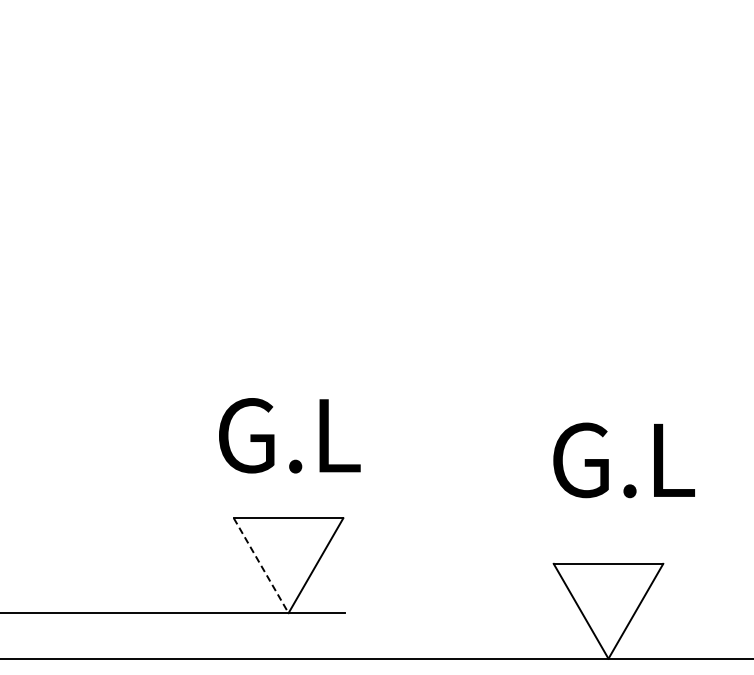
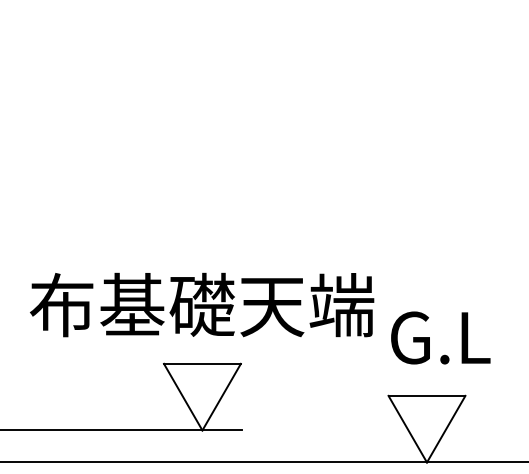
text: (287, 434) -> (201, 305), G.L -> 布基礎天端
text: (623, 460) -> (440, 338), moved
line: (261, 565) -> (183, 397), dashed -> solid

